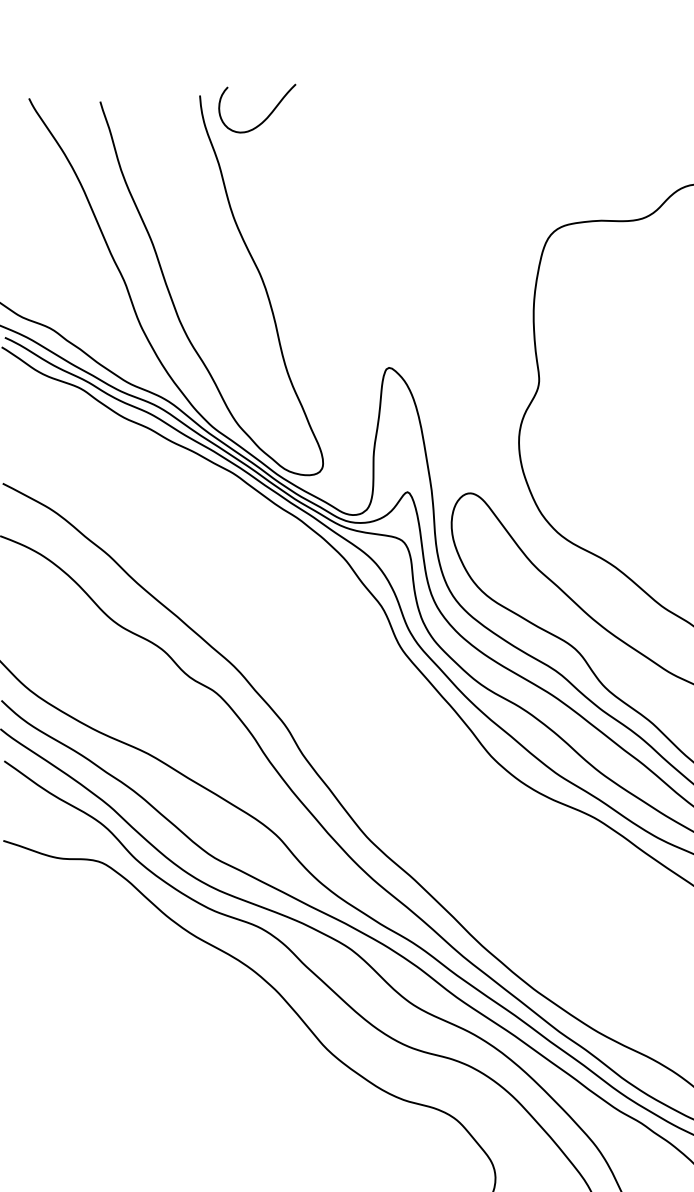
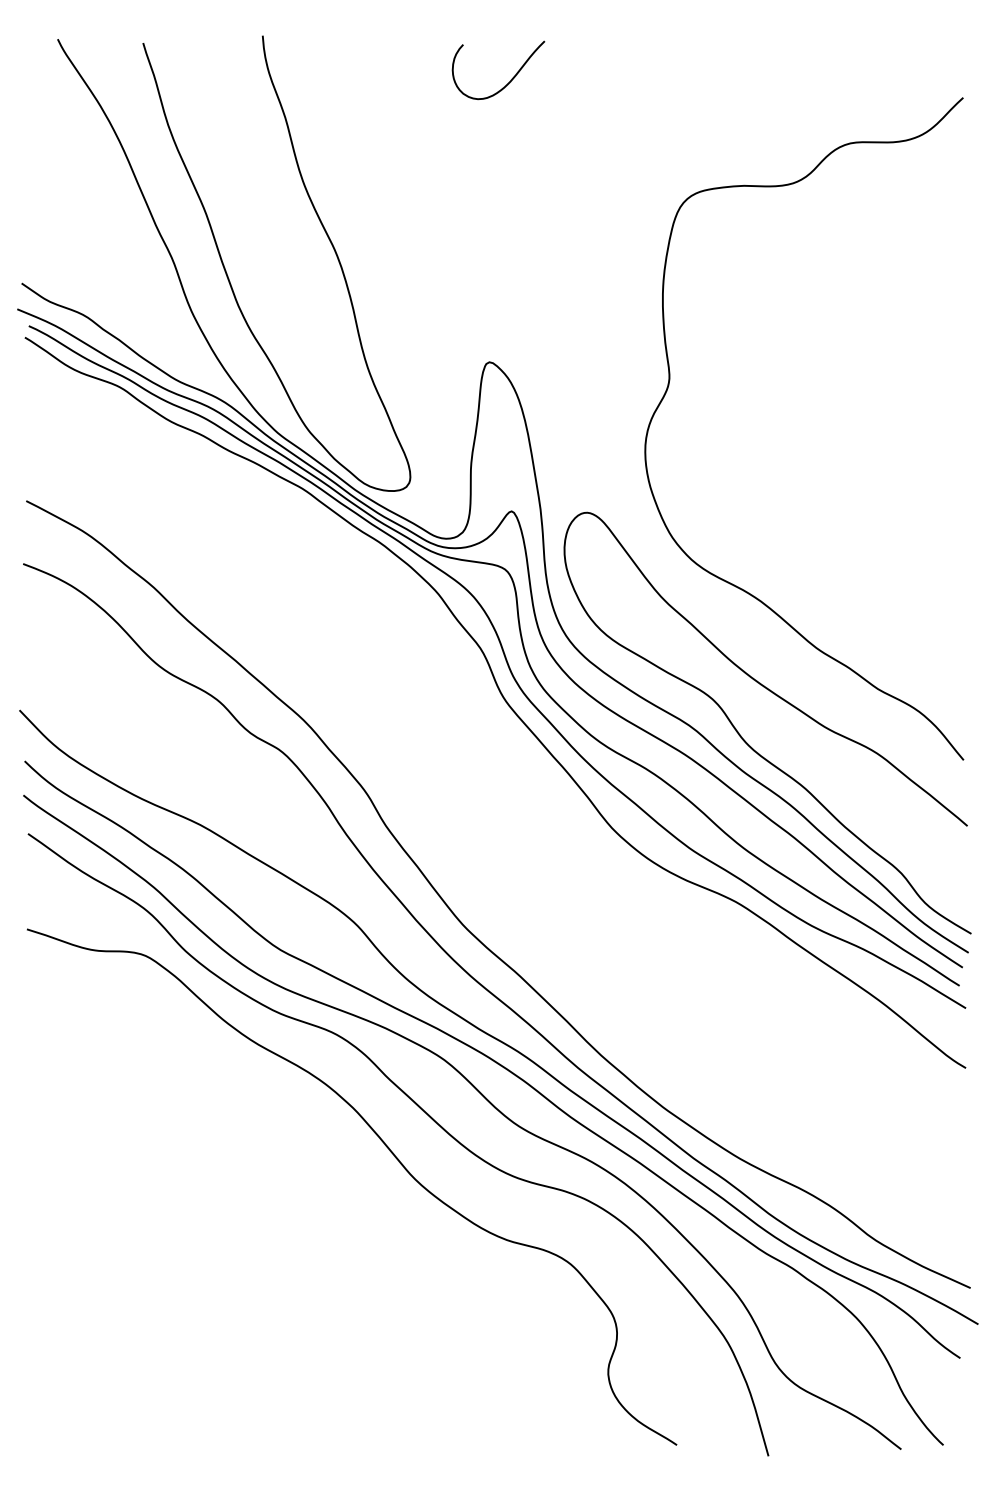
curve: (268, 115) -> (511, 78), moved

